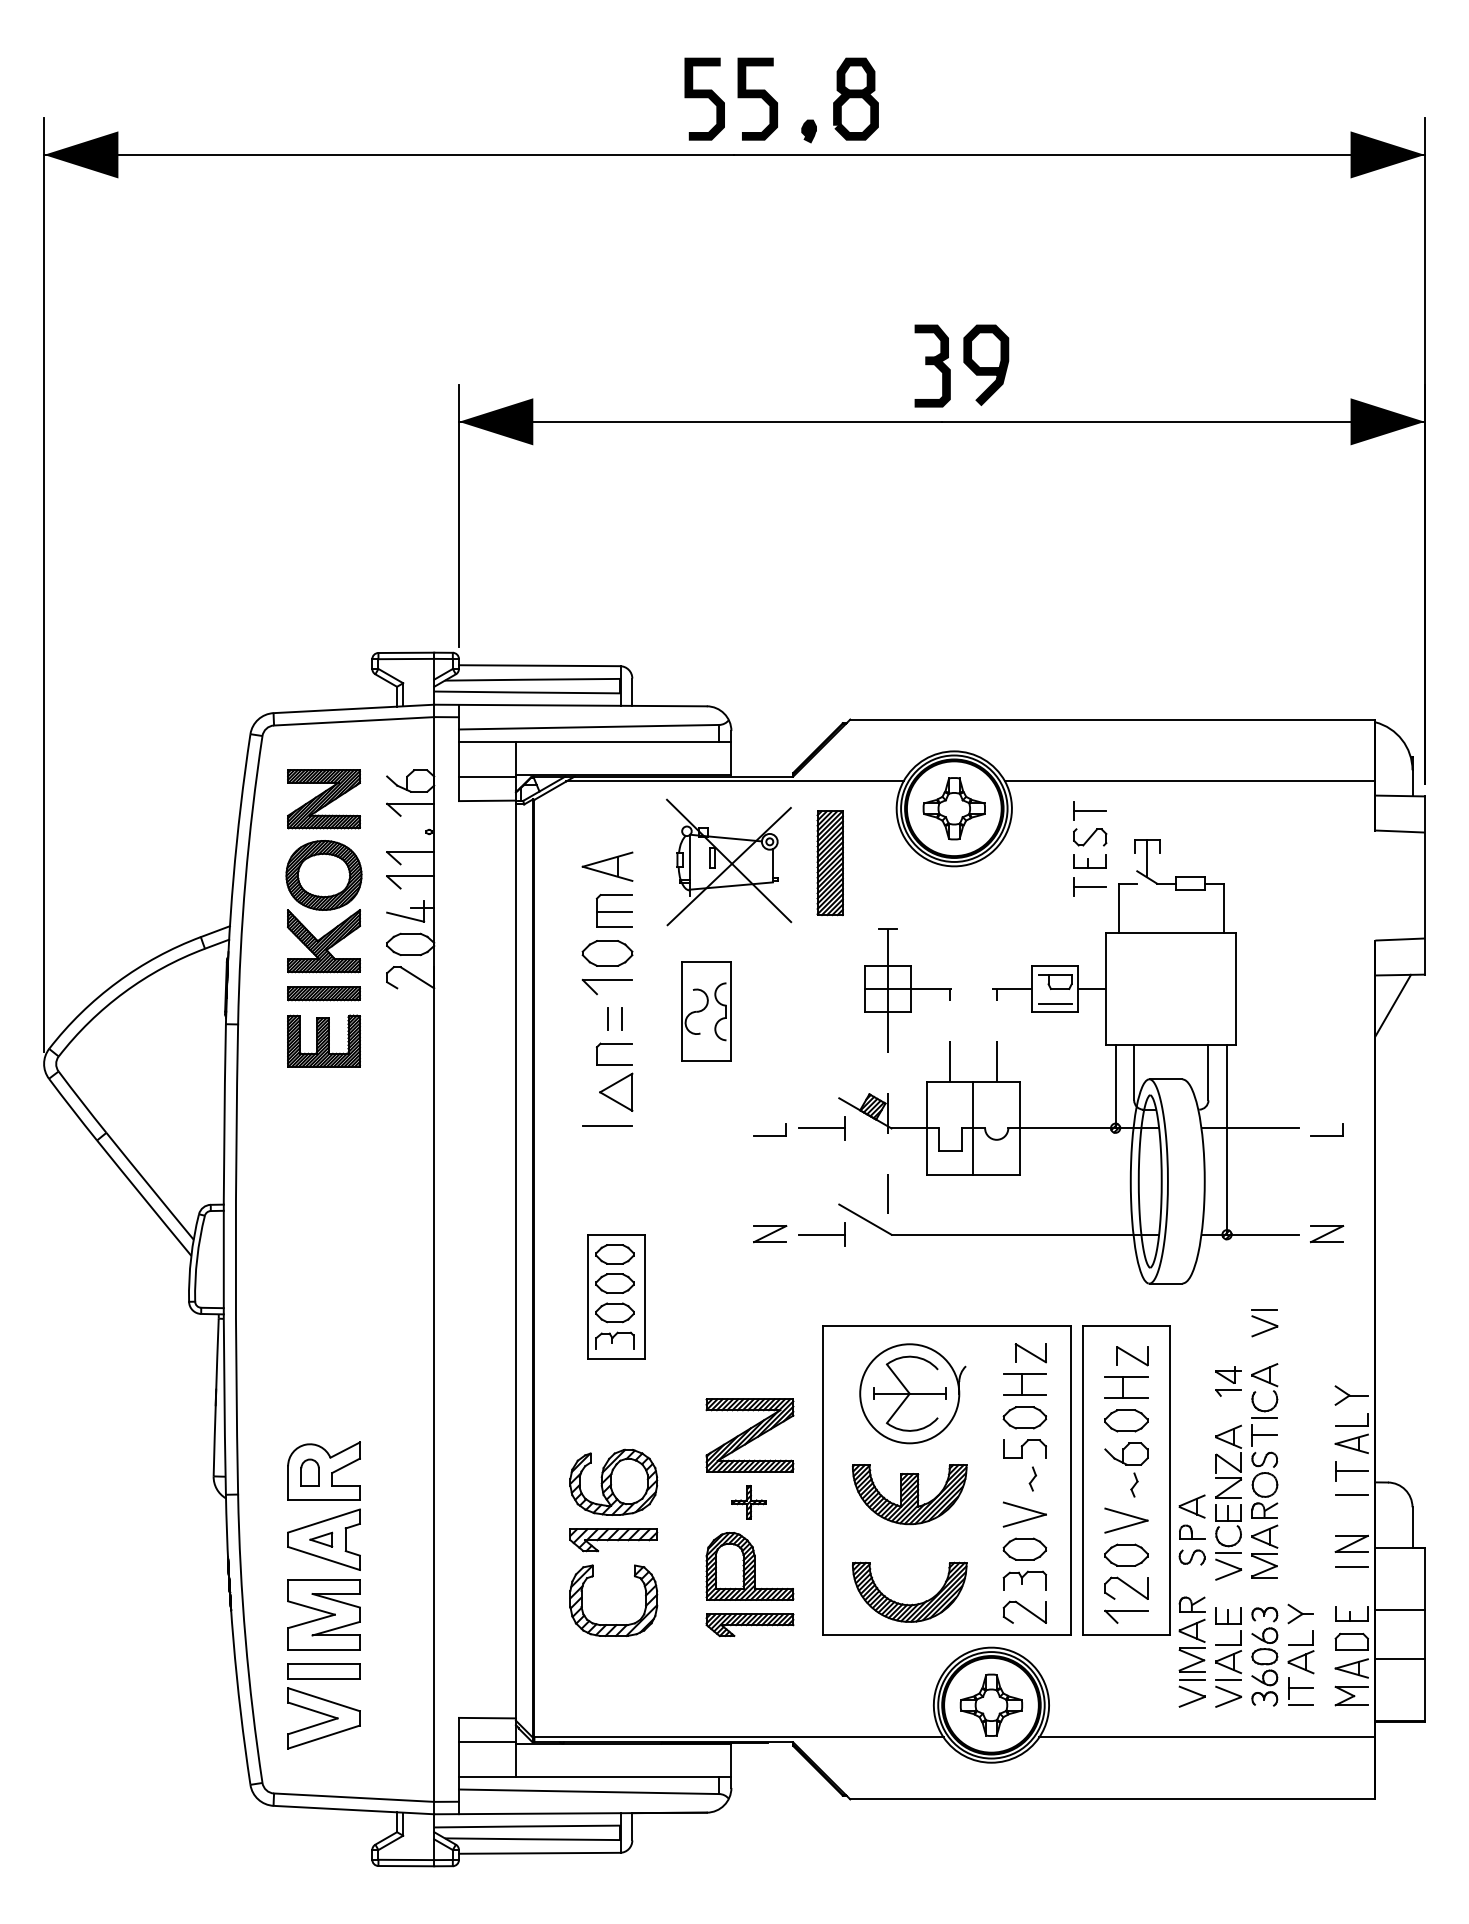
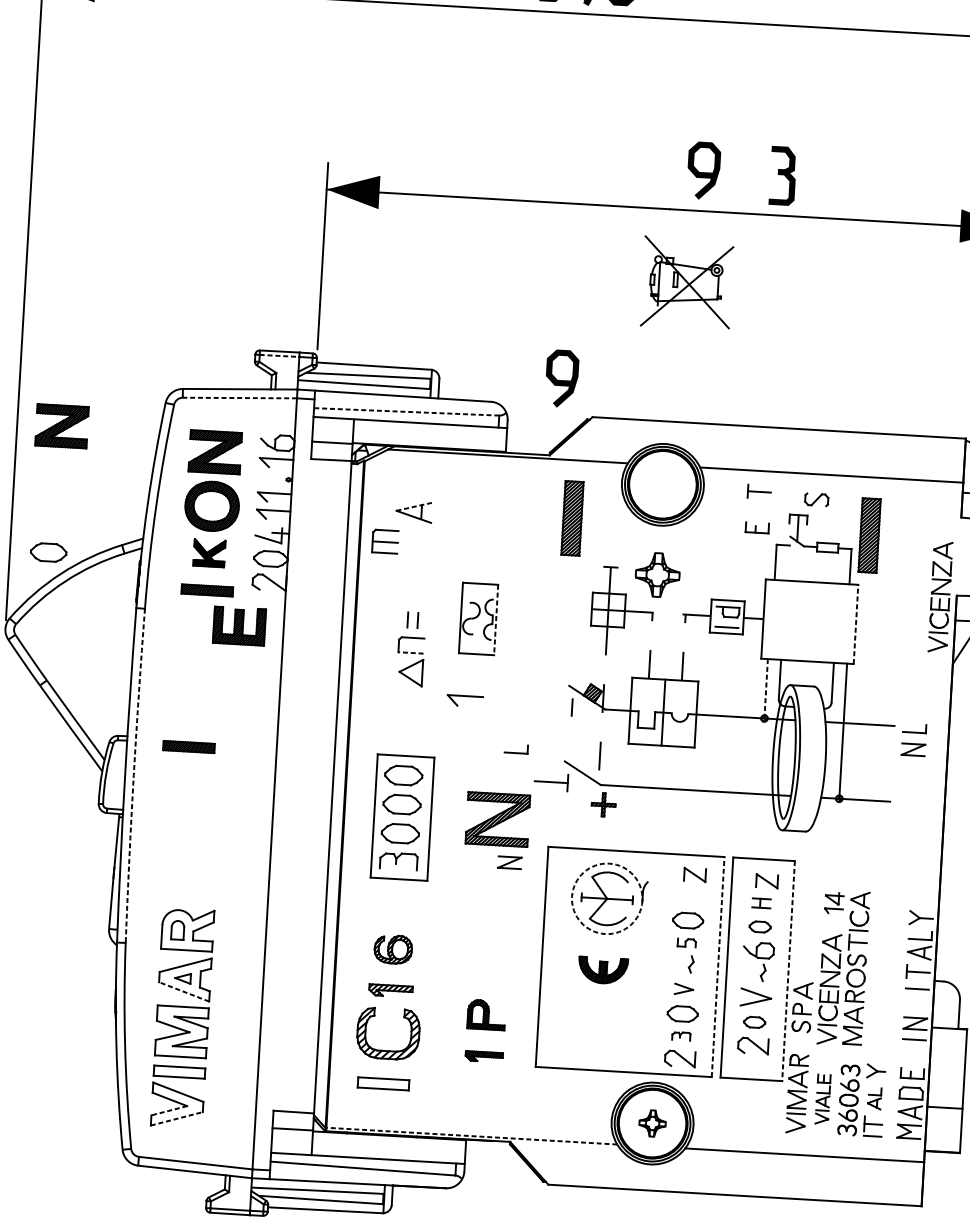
part: (932, 365) -> (782, 175), moved
line: (406, 659) -> (279, 356), solid -> dashed
curve: (804, 670) -> (562, 380), added
line: (353, 721) -> (239, 398), solid -> dashed
line: (588, 727) -> (406, 412), solid -> dashed
part: (106, 775) -> (61, 426), added
part: (953, 808) -> (657, 574), moved
part: (1090, 837) -> (816, 499), moved
line: (607, 859) -> (414, 506), solid -> dashed
part: (729, 862) -> (687, 283), moved
part: (1247, 863) -> (869, 535), added
part: (1089, 886) -> (755, 545), removed
part: (613, 910) -> (384, 541), moved
part: (323, 941) -> (209, 553), size x0.6
part: (1352, 943) -> (940, 596), added
part: (607, 953) -> (48, 552), moved
part: (606, 980) -> (464, 696), moved
line: (1236, 988) -> (856, 624), solid -> dashed
line: (731, 1011) -> (496, 619), solid -> dashed
part: (323, 1040) -> (239, 625), moved
line: (614, 1064) -> (410, 652), solid -> dashed
line: (1115, 1086) -> (766, 688), solid -> dashed
line: (607, 1125) -> (403, 695), removed
line: (821, 1128) -> (555, 706), removed
part: (769, 1129) -> (515, 748), moved
part: (310, 1214) -> (188, 746), added
part: (770, 1234) -> (510, 863), moved
part: (1327, 1234) -> (913, 750), moved
arc: (235, 1259) -> (133, 775), solid -> dashed
part: (616, 1296) -> (402, 817), size x1.4
part: (1264, 1323) -> (862, 863), removed
part: (1024, 1384) -> (689, 896), removed
part: (1126, 1387) -> (761, 903), size x0.6
circle: (909, 1393) -> (607, 898), solid -> dashed
part: (1126, 1420) -> (760, 926), size x0.7
part: (749, 1435) -> (497, 819), moved
part: (1024, 1448) -> (686, 942), size x0.6
line: (1070, 1480) -> (717, 967), solid -> dashed
line: (1169, 1480) -> (788, 971), solid -> dashed
part: (613, 1481) -> (393, 949), size x0.6
part: (909, 1494) -> (602, 970), size x0.6
part: (748, 1502) -> (603, 804), moved
part: (1024, 1514) -> (683, 989), size x0.6
part: (613, 1540) -> (390, 990), size x0.7
part: (1126, 1554) -> (754, 1021), size x0.7
line: (324, 1558) -> (184, 991), solid -> dashed
part: (749, 1566) -> (486, 1015), size x0.6
part: (1024, 1580) -> (681, 1036), size x0.6
part: (907, 1603) -> (597, 1047), removed
line: (1399, 1609) -> (946, 1072), removed
part: (1126, 1616) -> (752, 1066), removed
part: (749, 1625) -> (483, 1056), size x0.6
part: (1300, 1652) -> (874, 1098), size x0.7
part: (1228, 1657) -> (823, 1099), size x0.7
part: (610, 1671) -> (383, 1083), added
part: (991, 1704) -> (652, 1123), size x0.6
line: (312, 1726) -> (169, 1110), solid -> dashed
line: (324, 1737) -> (177, 1119), solid -> dashed
line: (739, 1737) -> (472, 1136), solid -> dashed

